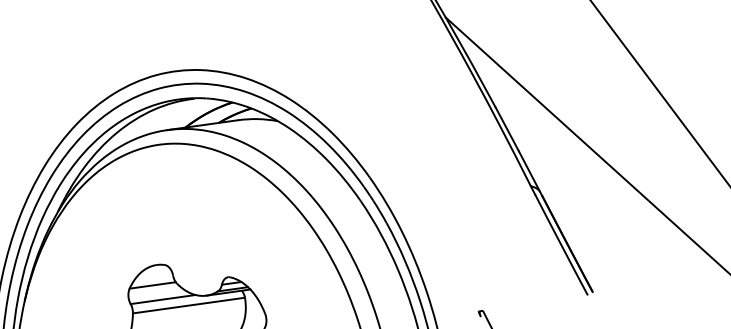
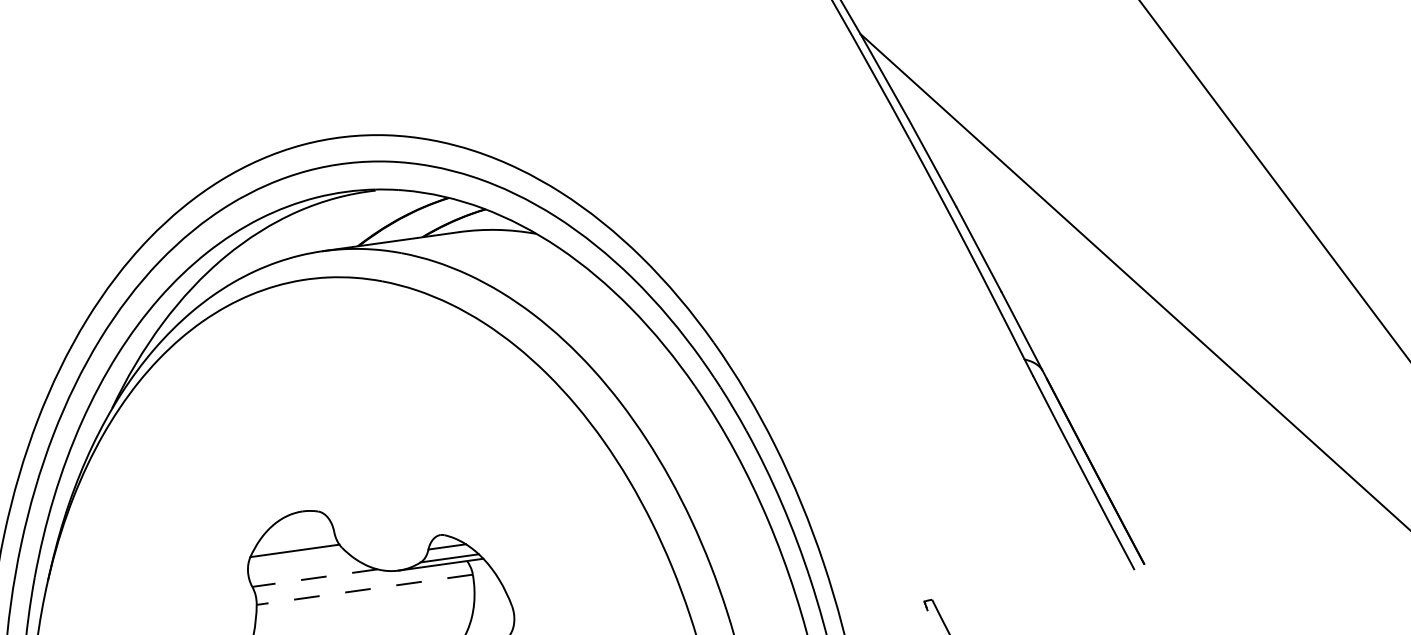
line: (163, 299) -> (315, 578), solid -> dashed
line: (188, 305) -> (363, 589), solid -> dashed

